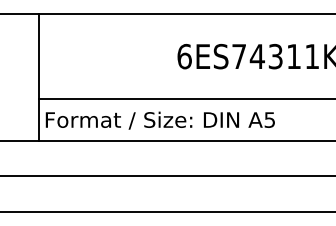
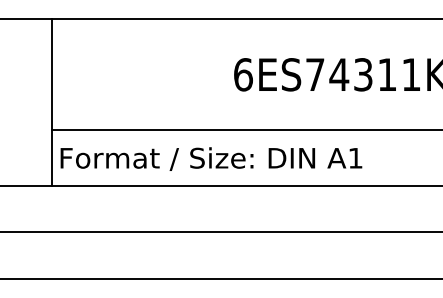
text: (269, 120) -> (355, 158), A5 -> A1

